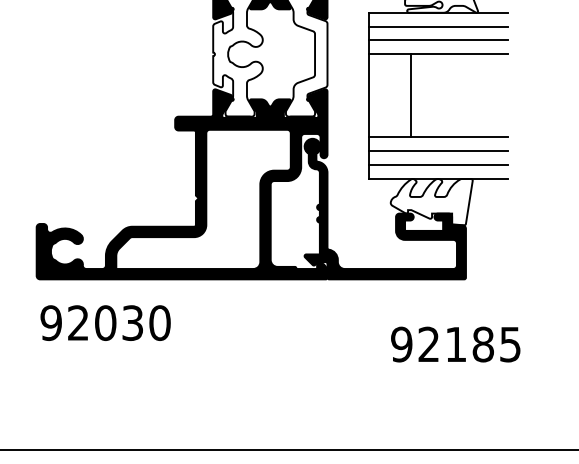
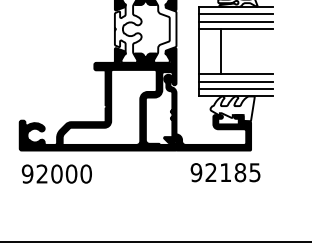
text: (132, 322) -> (71, 173), 92030 -> 92000
text: (455, 344) -> (225, 172), moved

